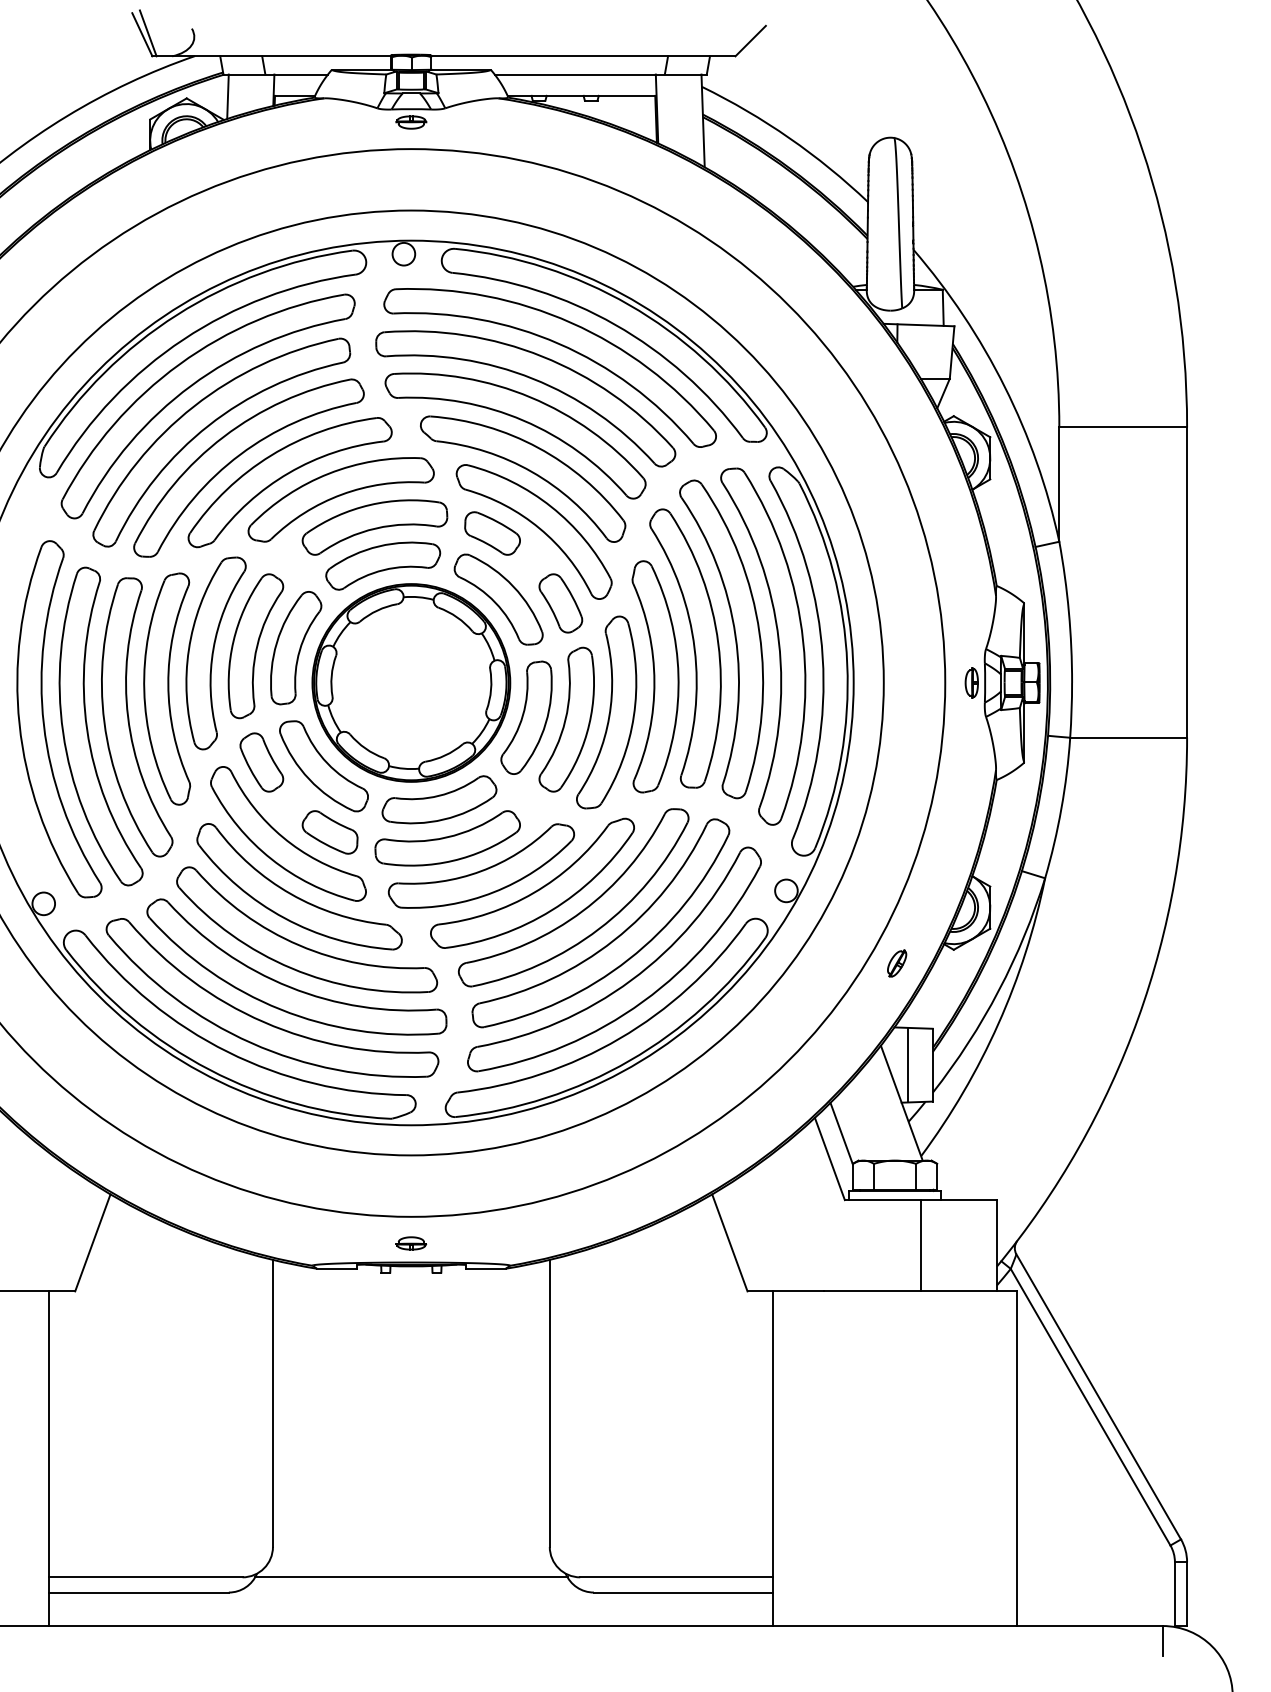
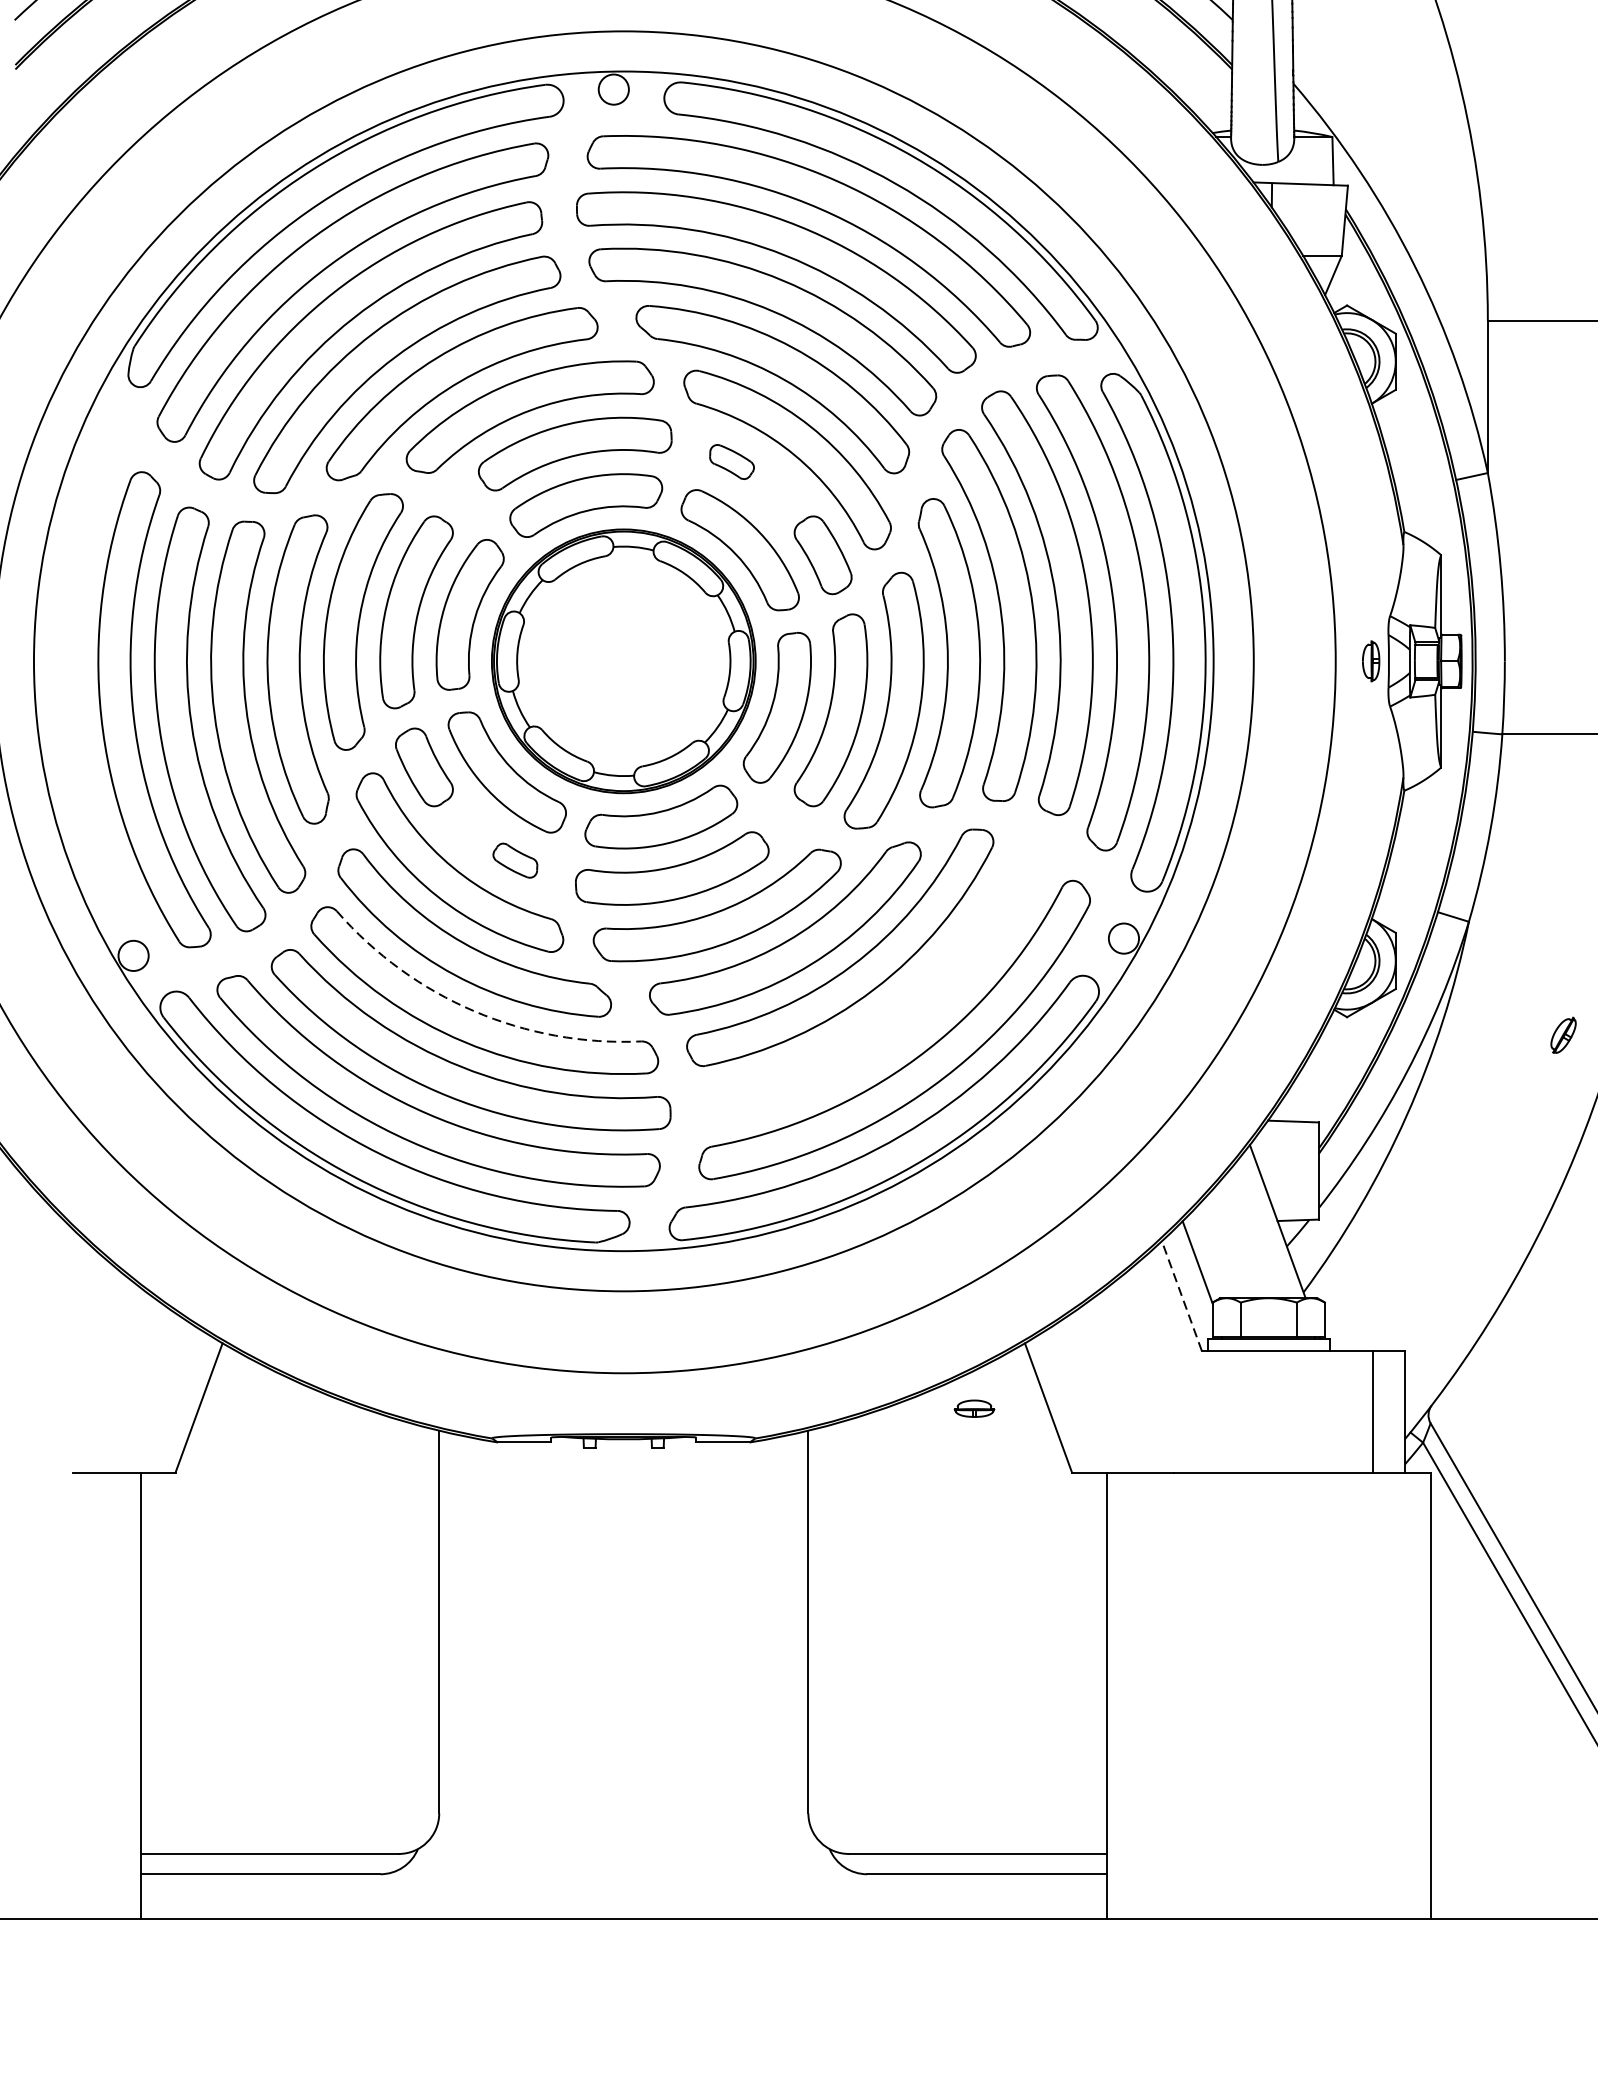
part: (492, 533) -> (731, 462), size x0.6
part: (329, 832) -> (514, 860), size x0.6
part: (615, 937) -> (895, 1000), removed
arc: (299, 945) -> (474, 1011), solid -> dashed
part: (897, 963) -> (1564, 1035), moved
line: (908, 1064) -> (1286, 1170), removed
line: (829, 1159) -> (1181, 1296), solid -> dashed
part: (411, 1243) -> (974, 1408), moved
line: (920, 1245) -> (1372, 1411), moved
line: (411, 1577) -> (623, 1854), removed

